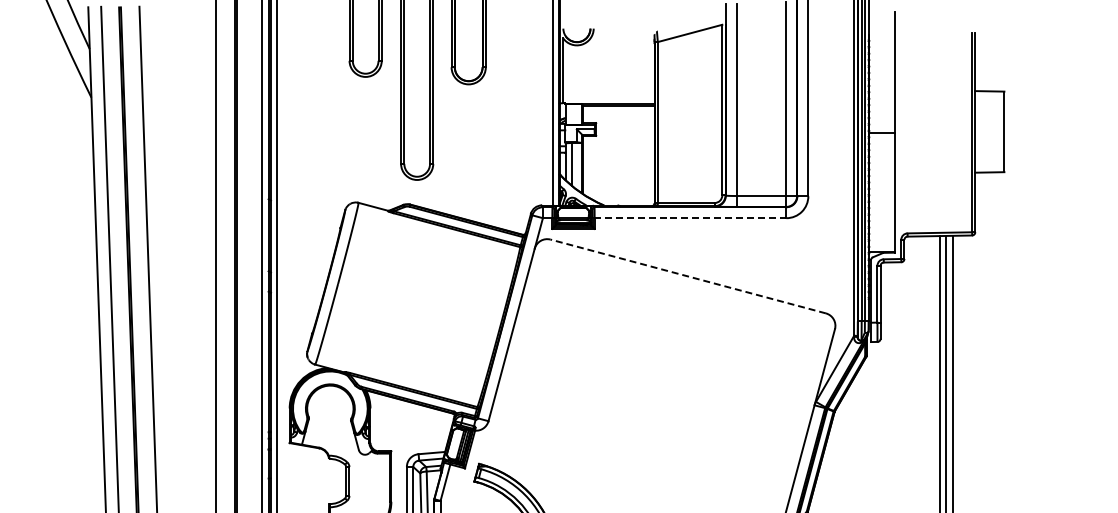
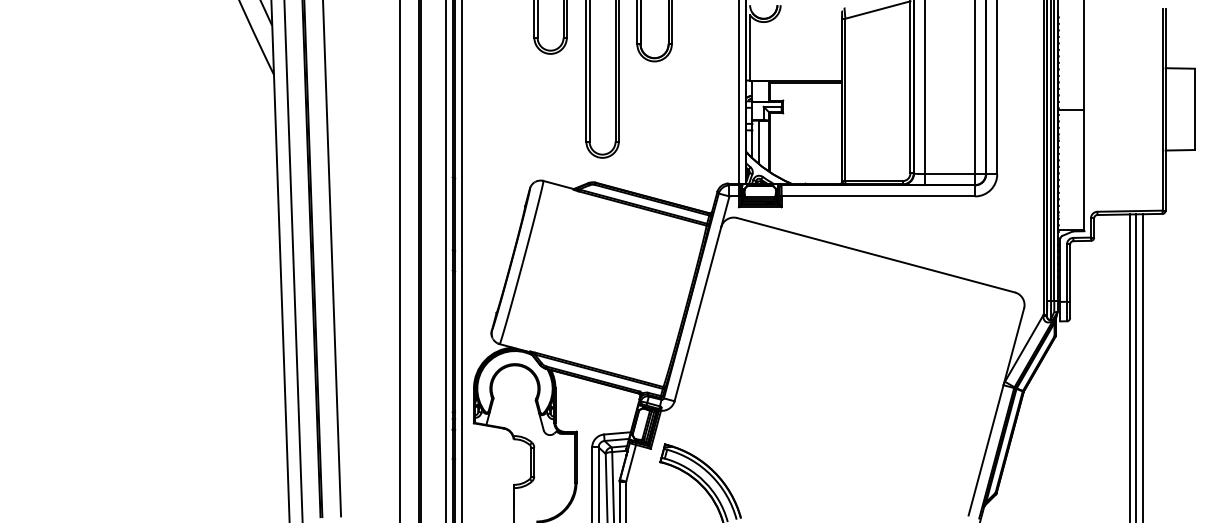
line: (689, 218) -> (877, 196), dashed -> solid
line: (688, 276) -> (876, 255), dashed -> solid

